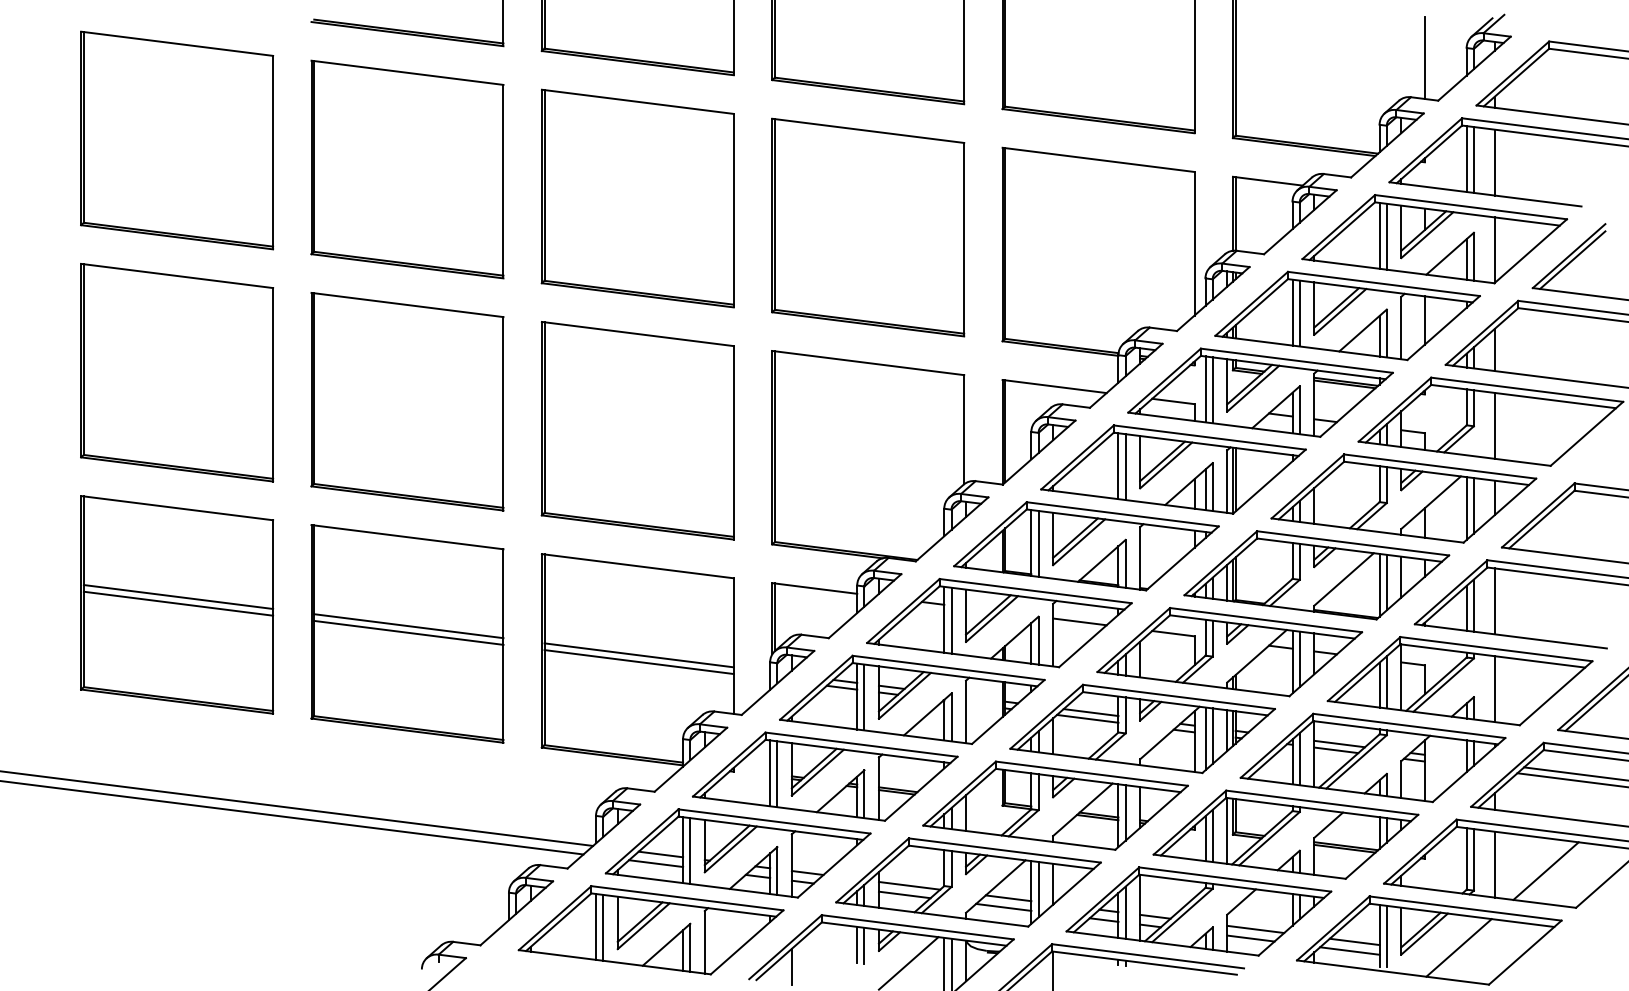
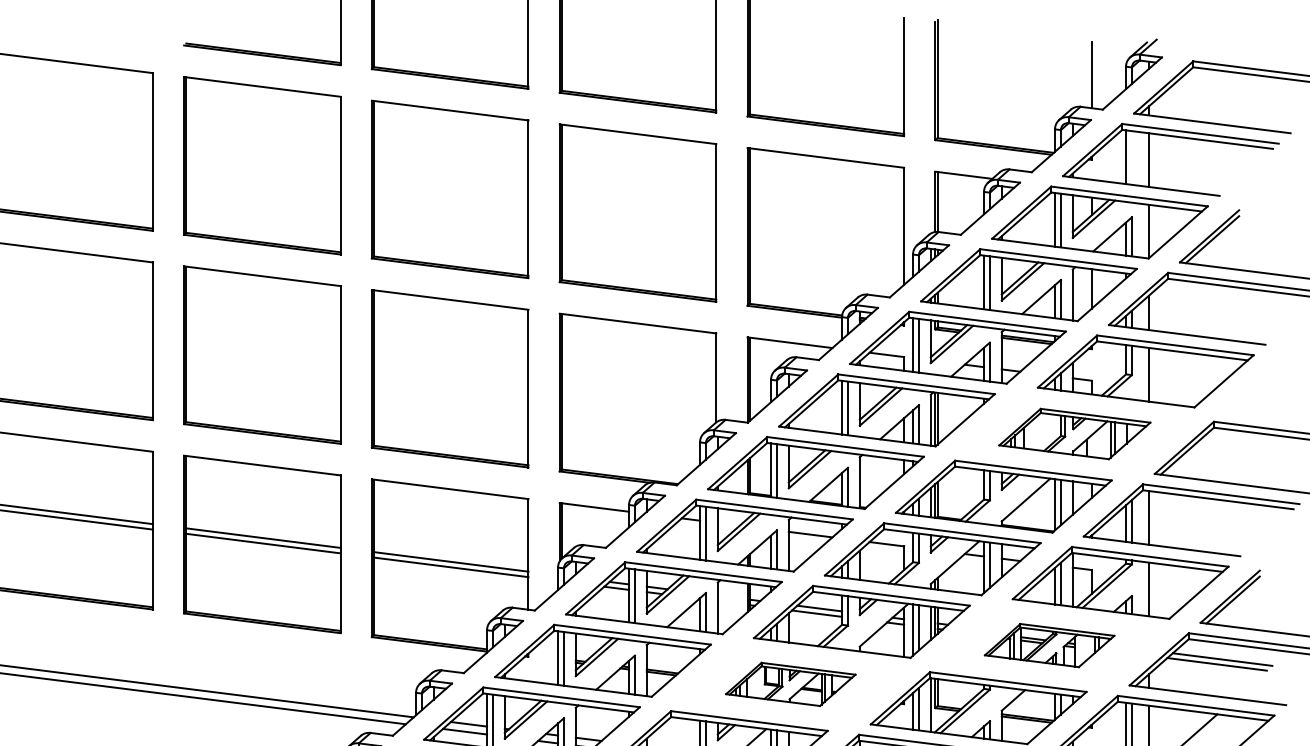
line: (1473, 159) -> (1131, 157), removed
part: (1403, 498) -> (1074, 434), size x0.7
part: (1372, 757) -> (1049, 645), size x0.6
part: (1055, 805) -> (790, 684), size x0.6

